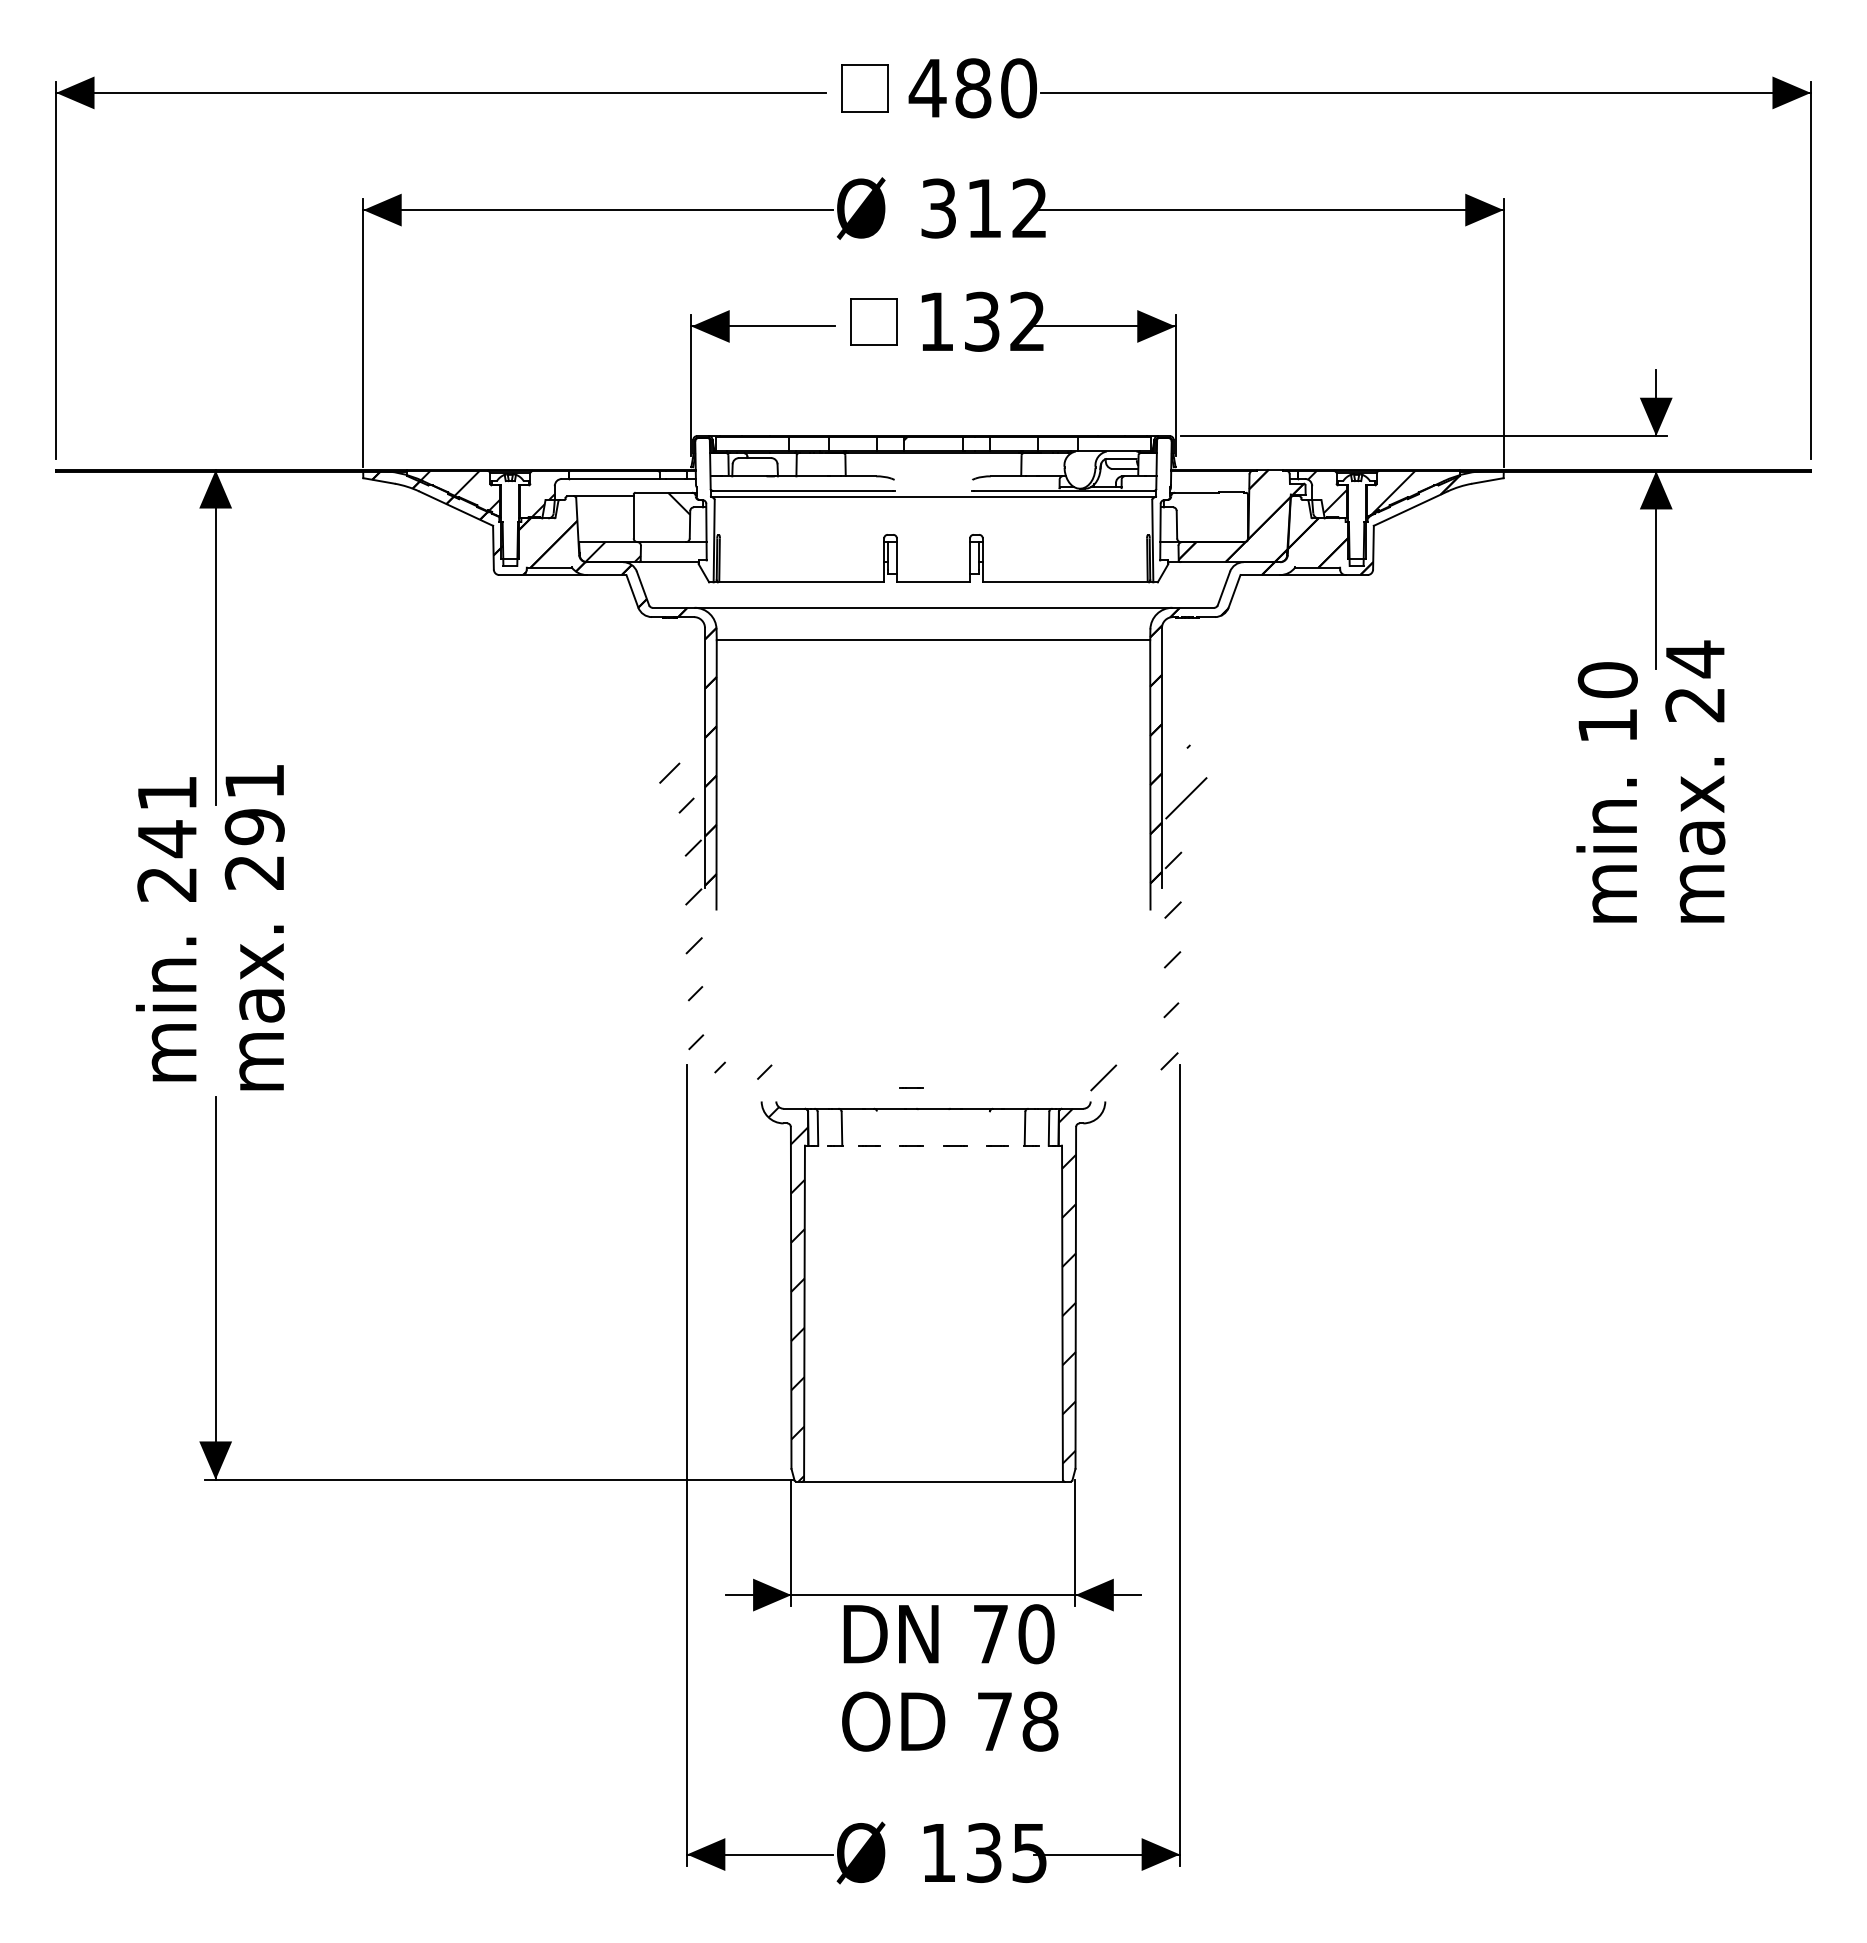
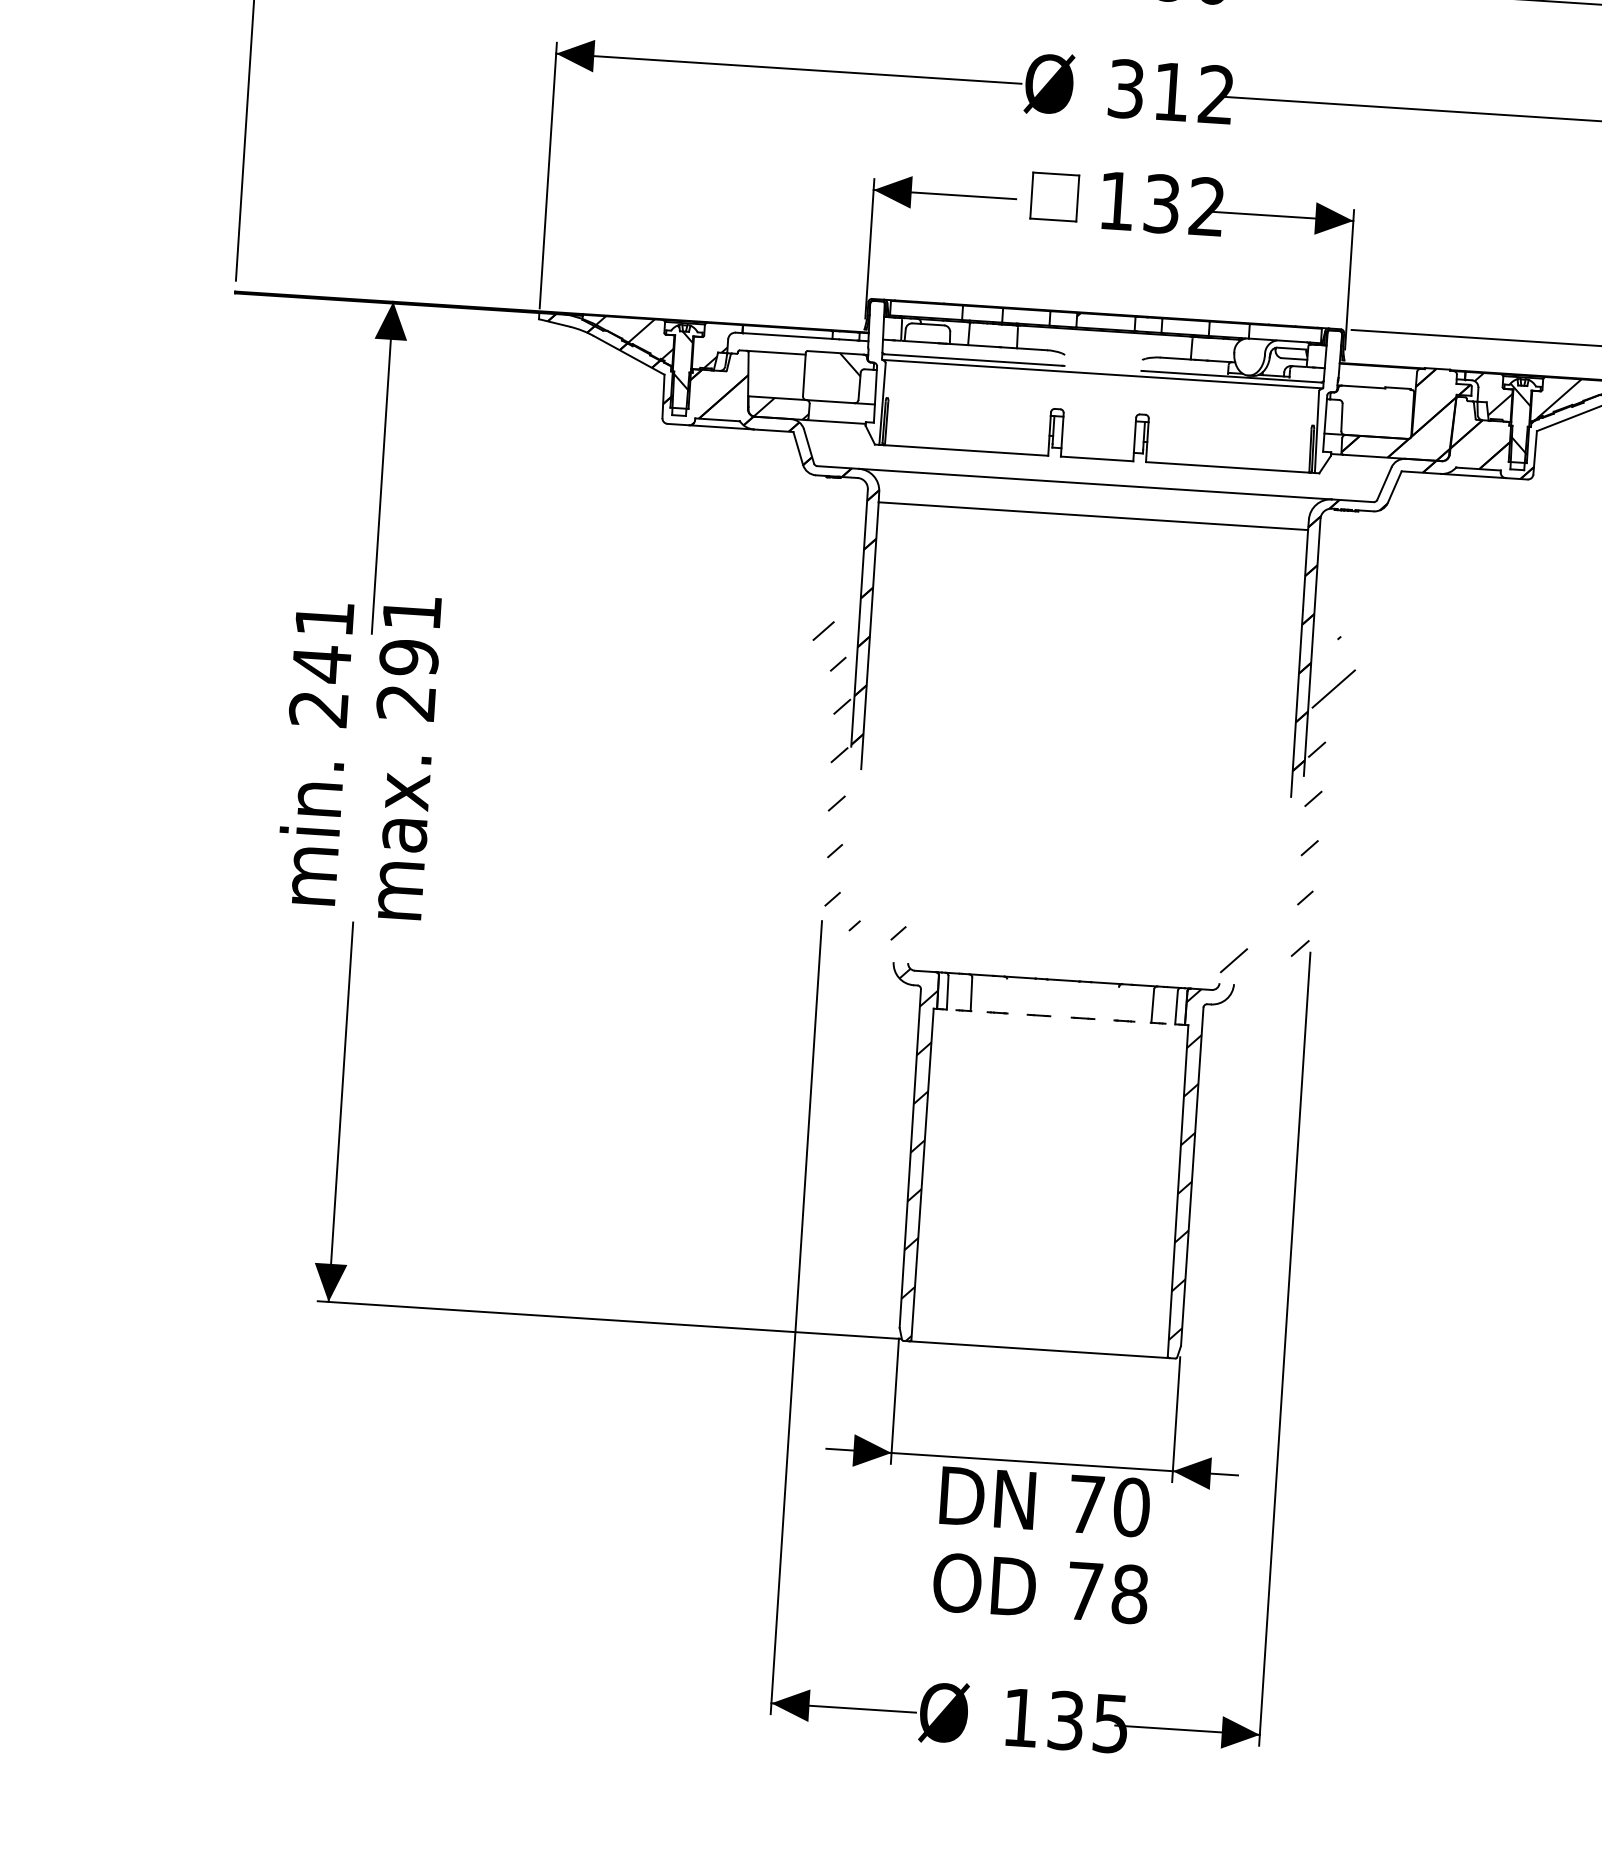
hatch: (510, 508) -> (682, 358), added
hatch: (1354, 514) -> (1518, 418), added
line: (911, 1087) -> (1042, 957), removed

